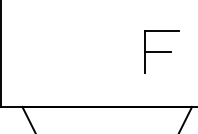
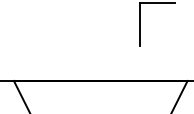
line: (157, 51) -> (152, 24), removed

